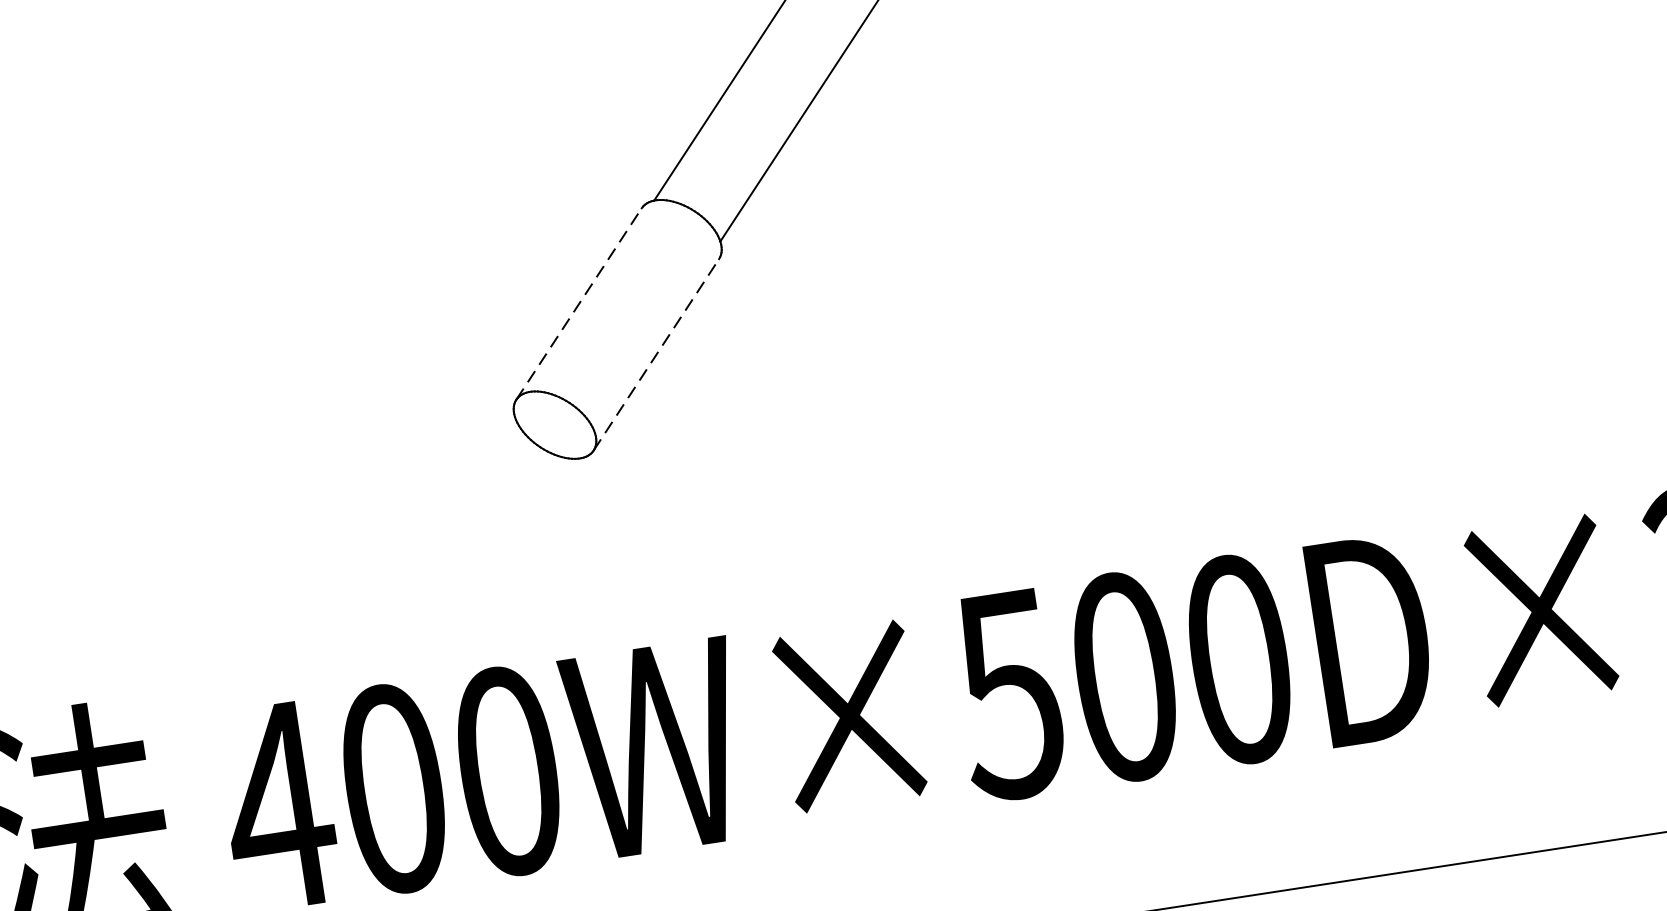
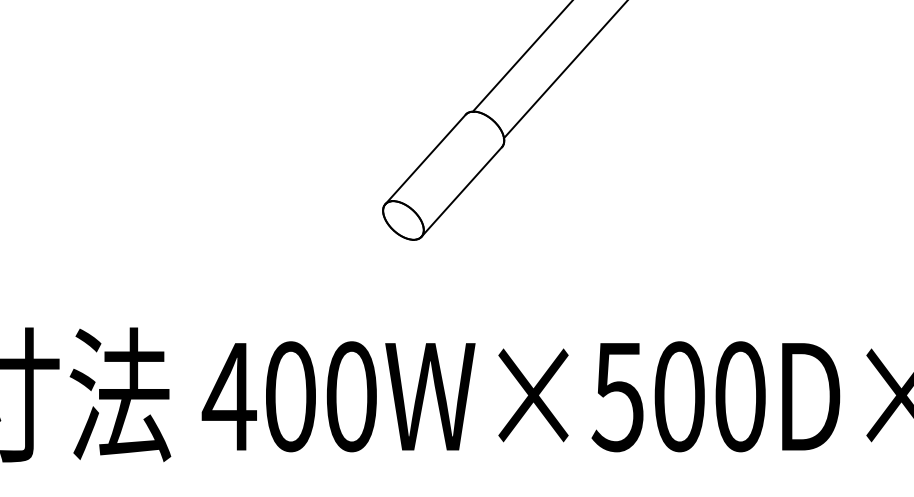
line: (578, 304) -> (425, 159), dashed -> solid
line: (657, 353) -> (462, 191), dashed -> solid

